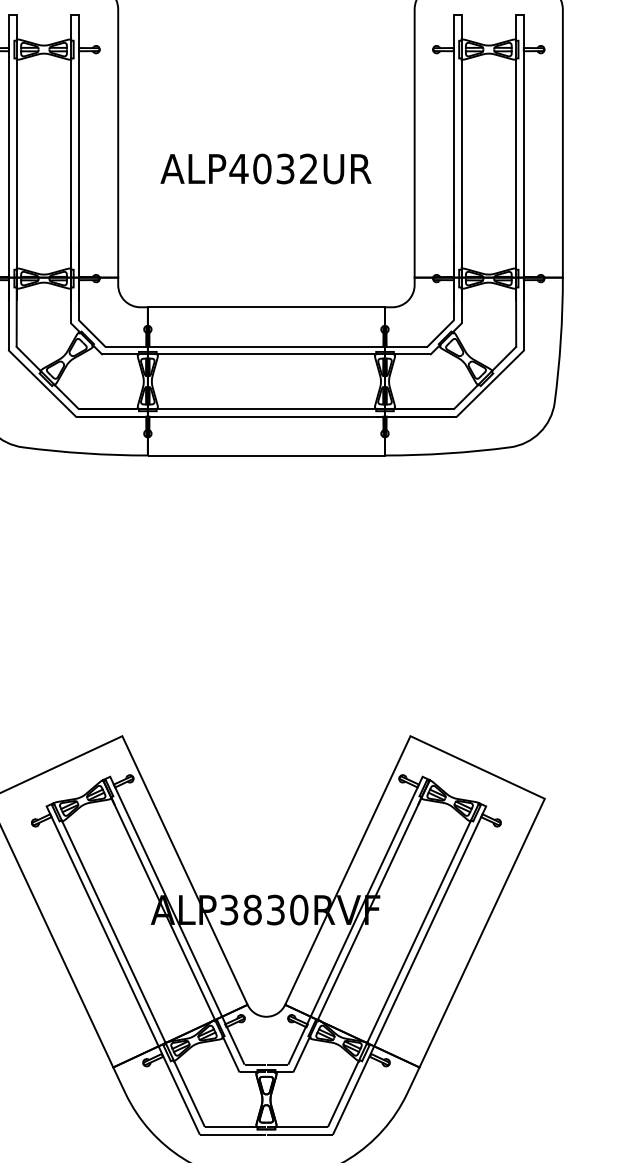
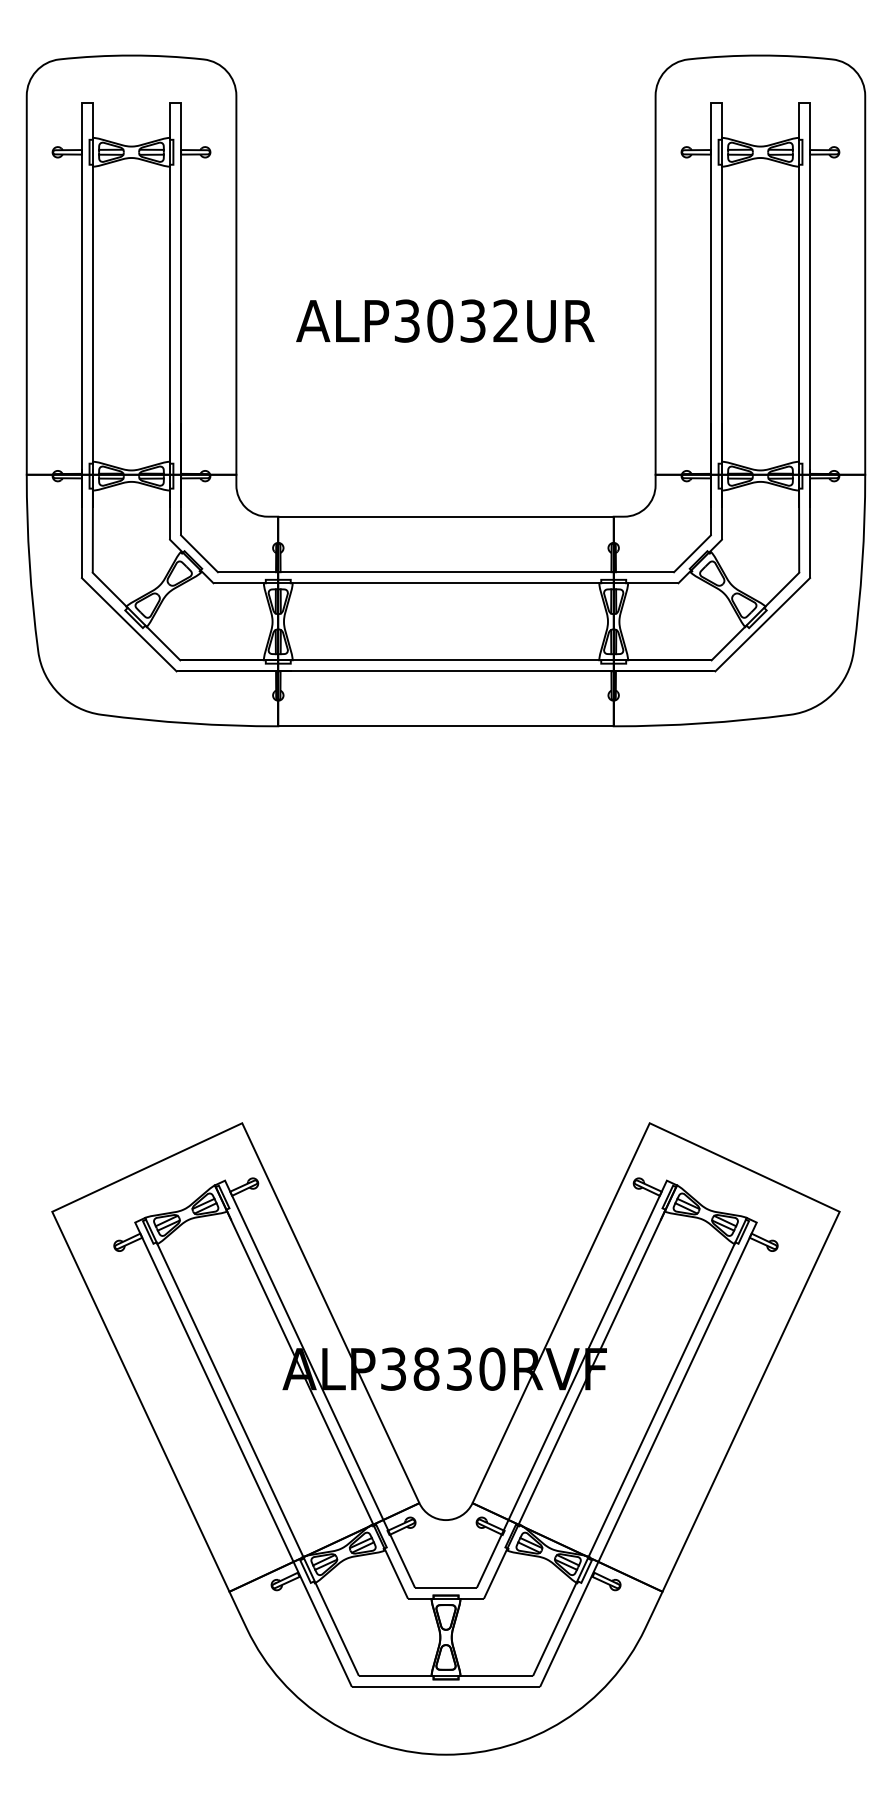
text: (238, 168) -> (406, 320), ALP4032UR -> ALP3032UR

